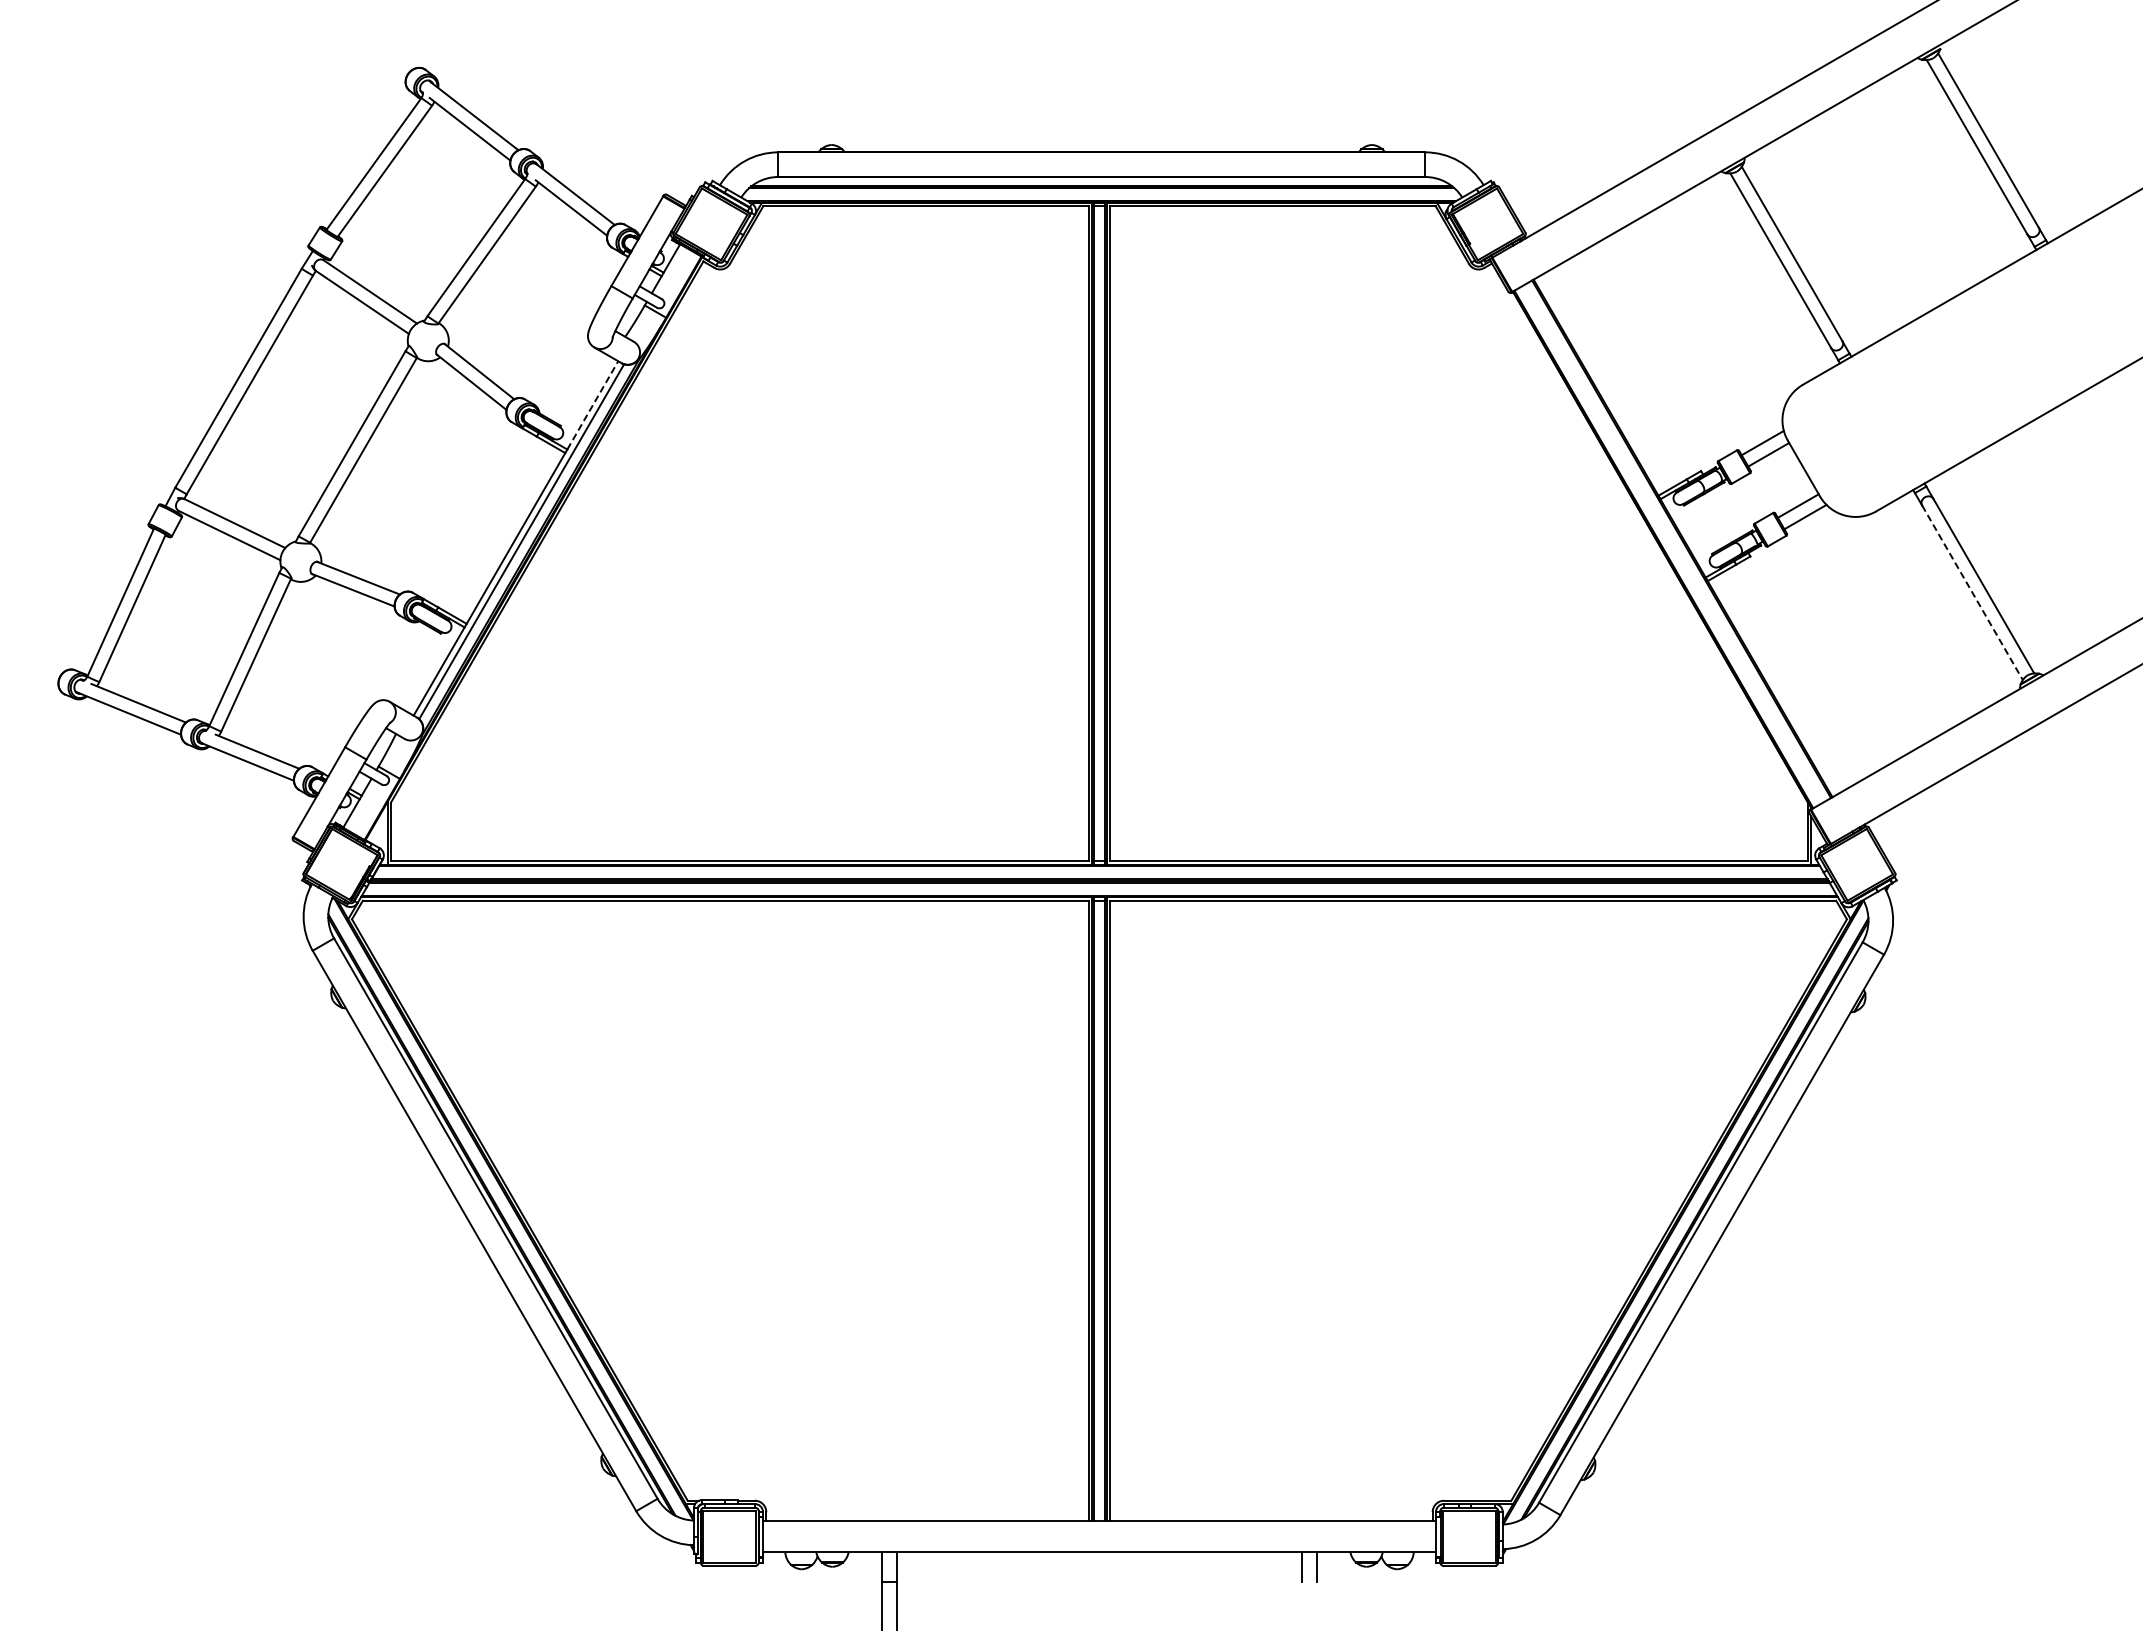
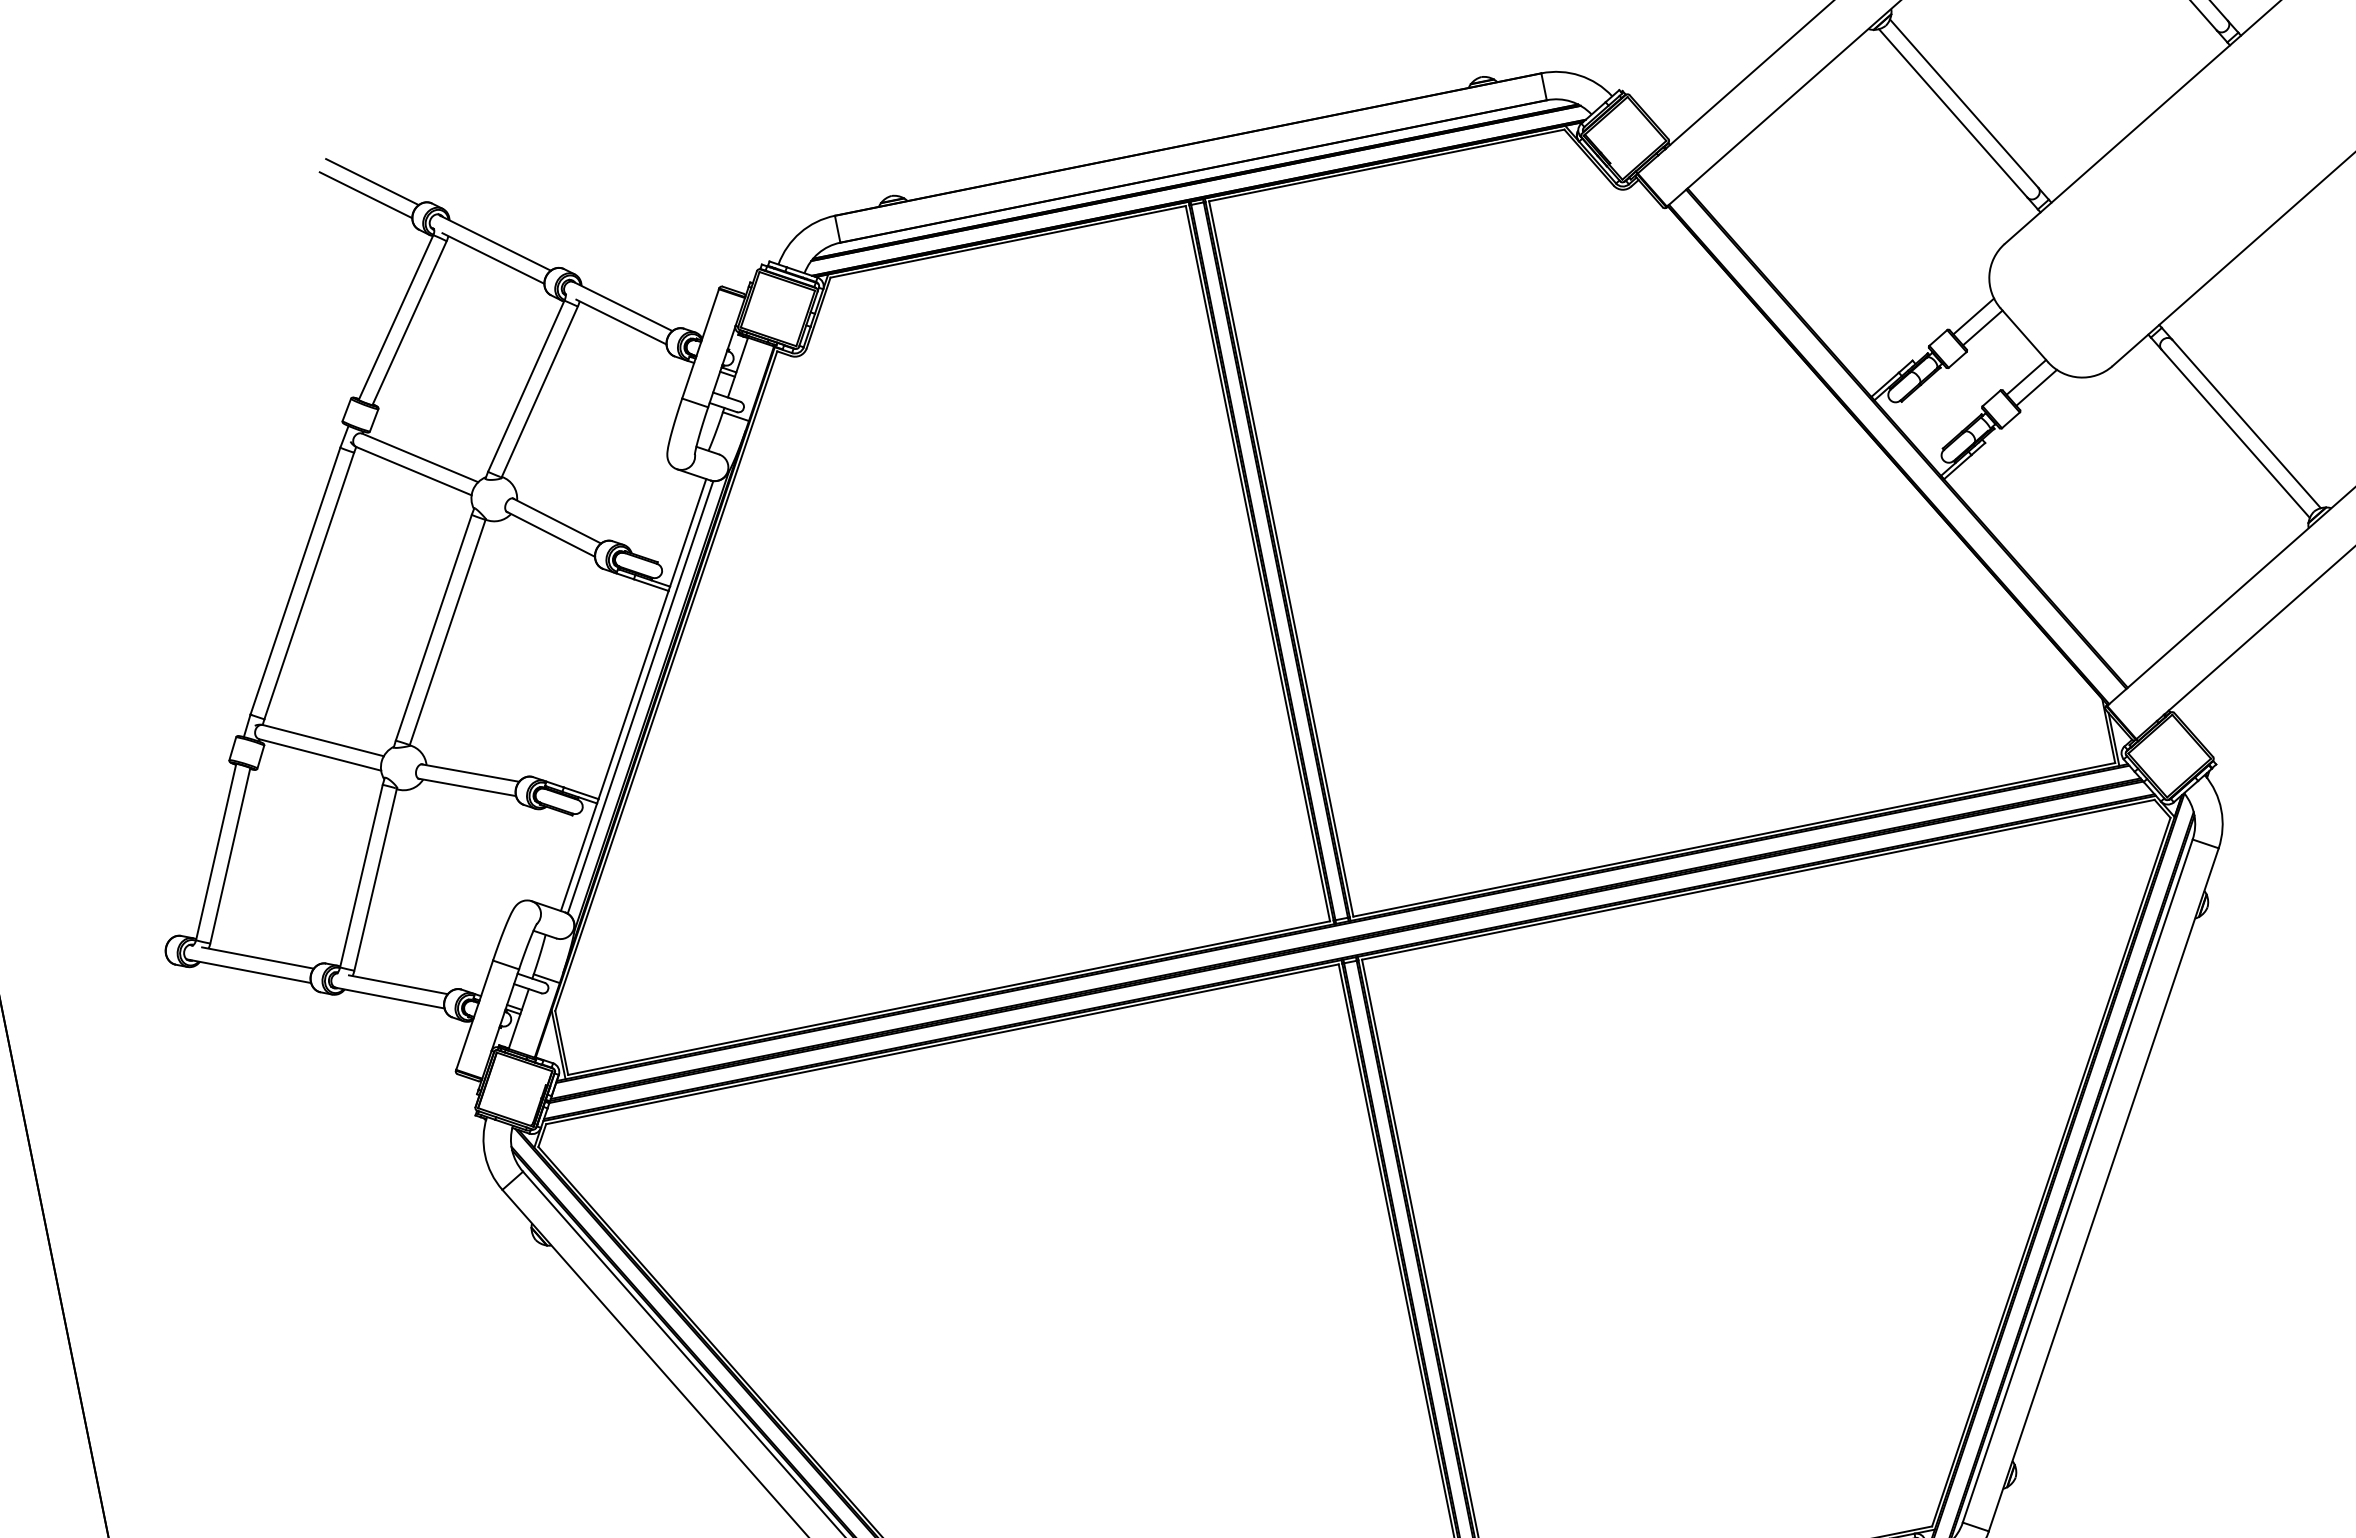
line: (376, 40) -> (371, 182), added
line: (368, 50) -> (365, 194), added
line: (592, 405) -> (687, 533), dashed -> solid
line: (1972, 592) -> (2235, 433), dashed -> solid

